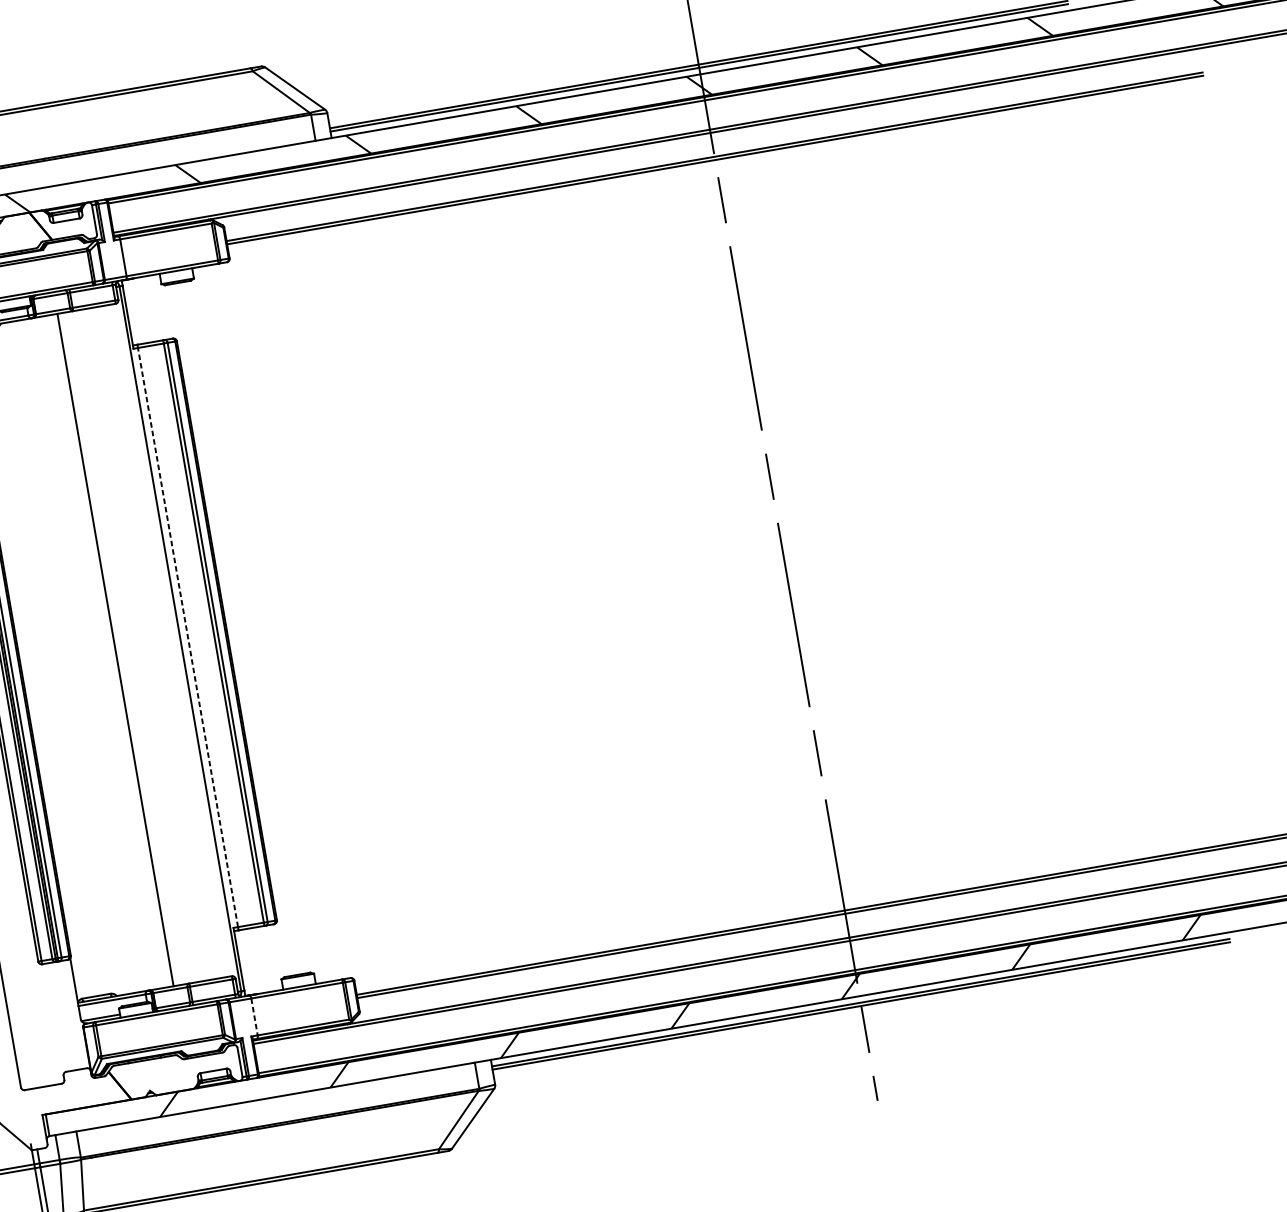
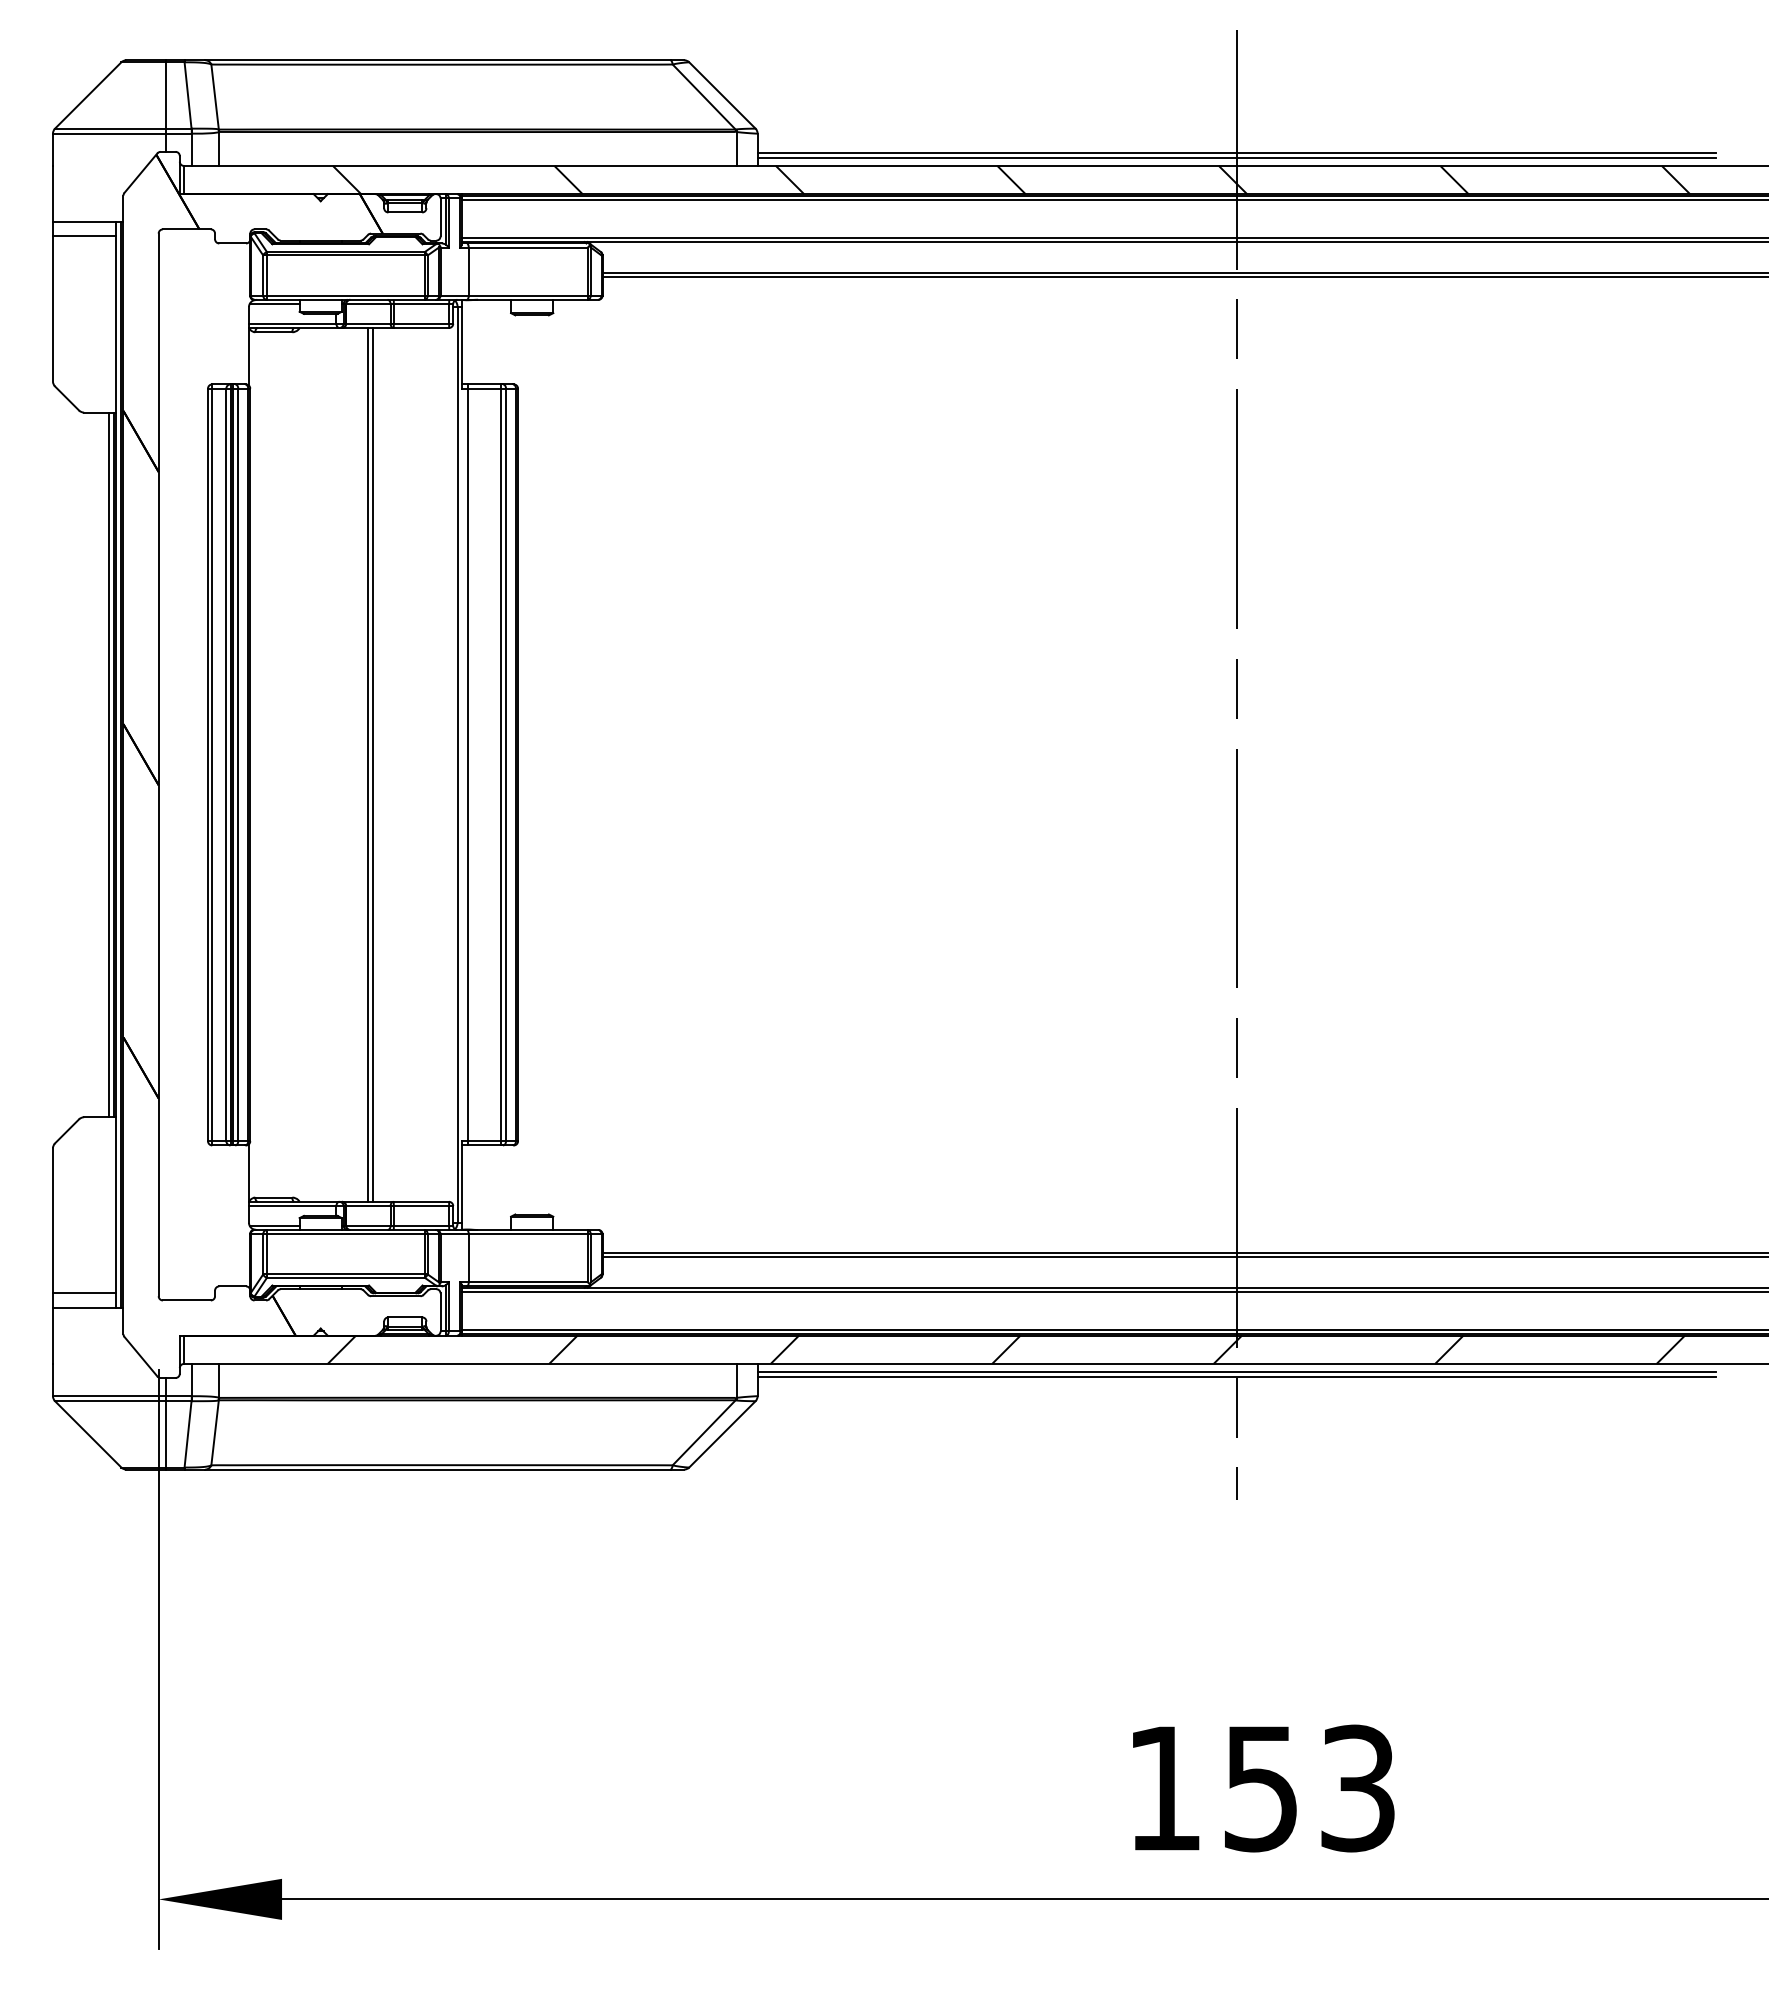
line: (187, 637) -> (467, 764), dashed -> solid
line: (110, 650) -> (367, 764), added
line: (254, 1017) -> (468, 1258), dashed -> solid

